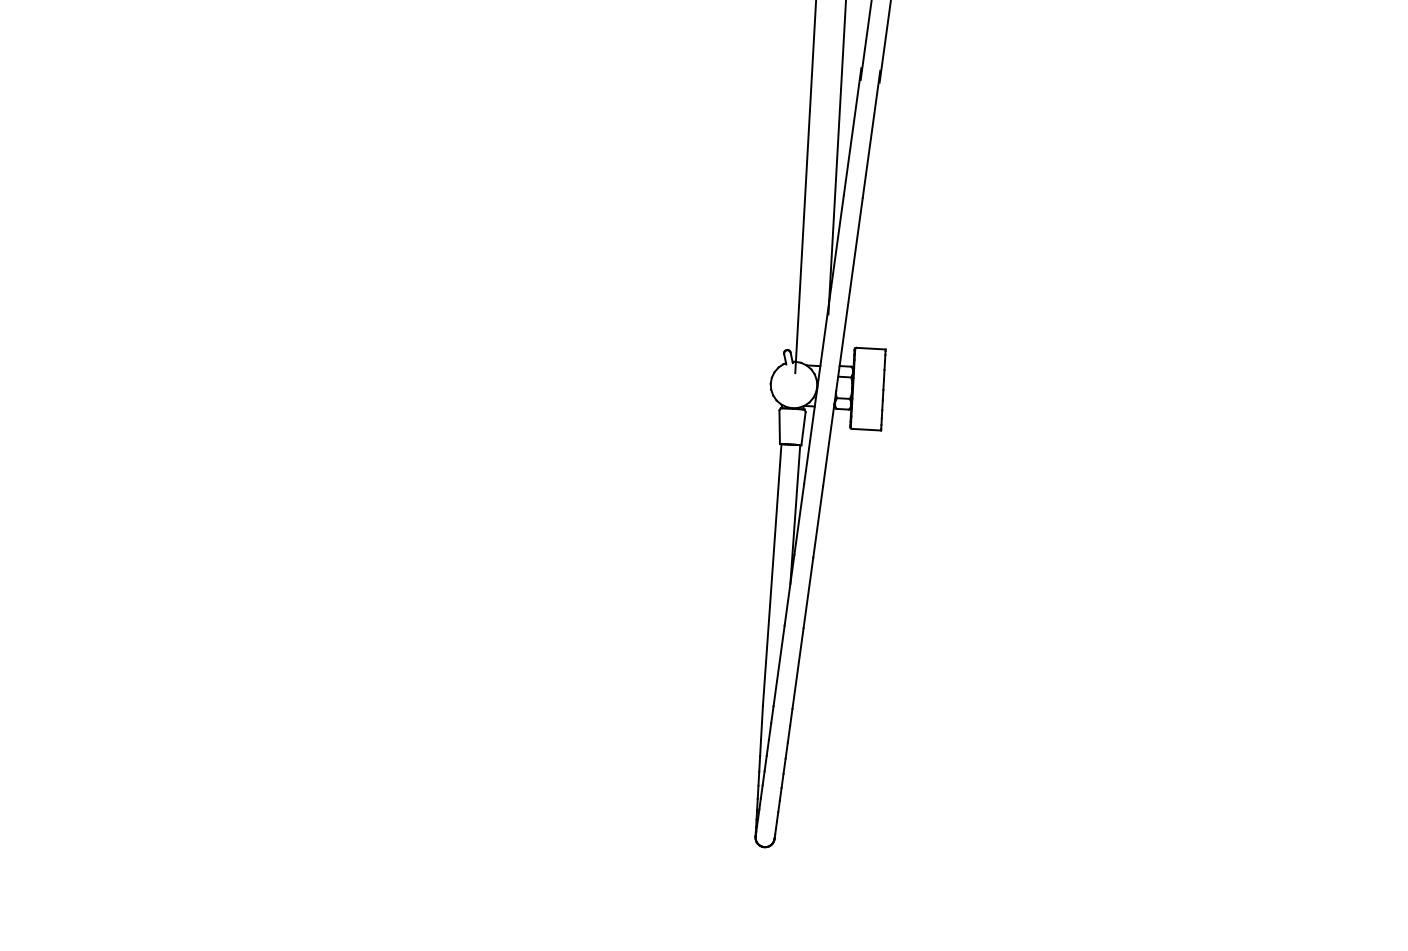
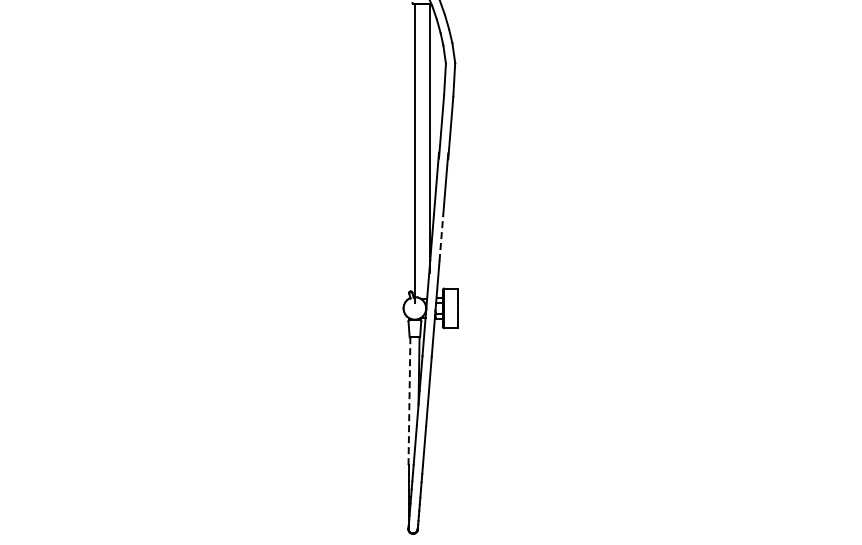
line: (856, 244) -> (441, 238), solid -> dashed
line: (772, 575) -> (409, 401), solid -> dashed

